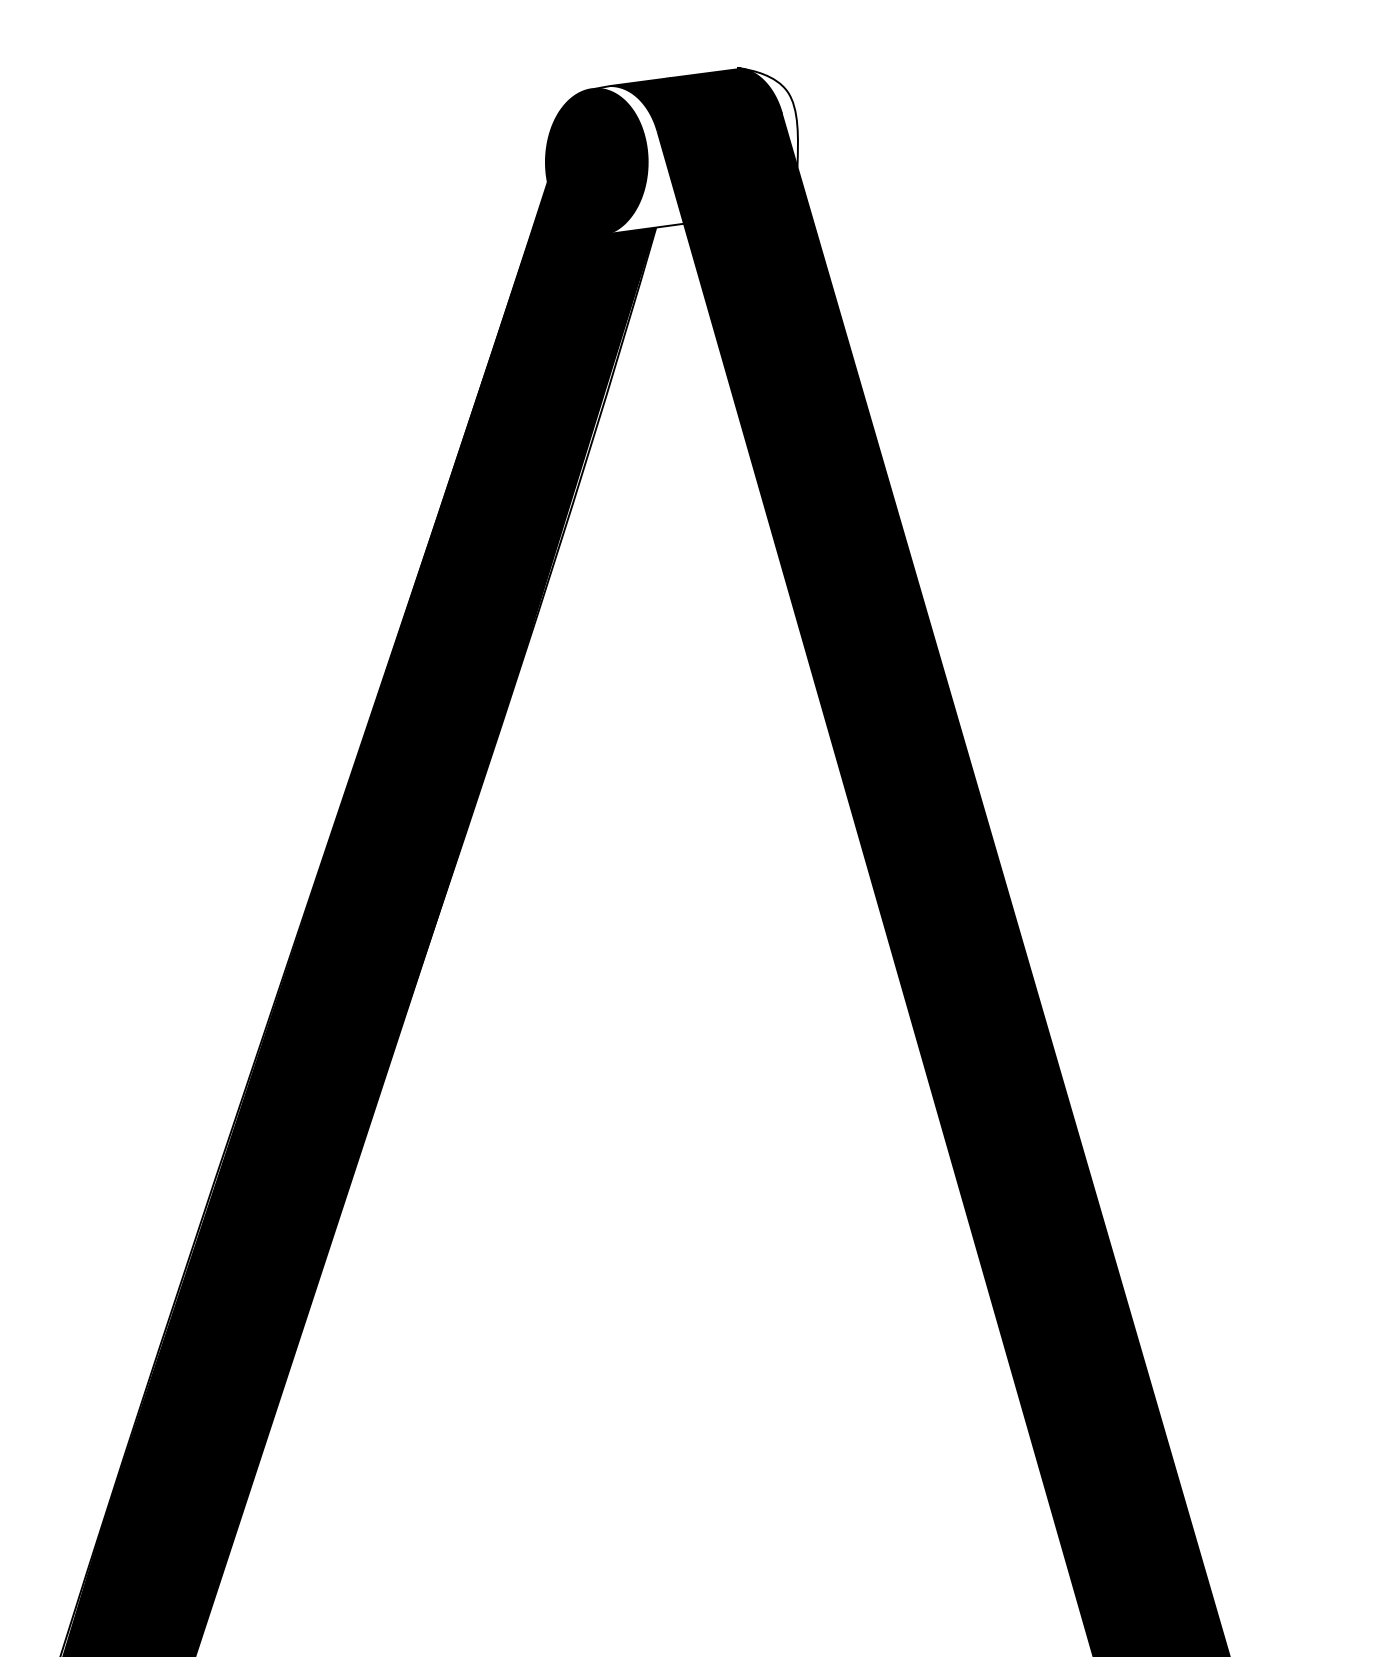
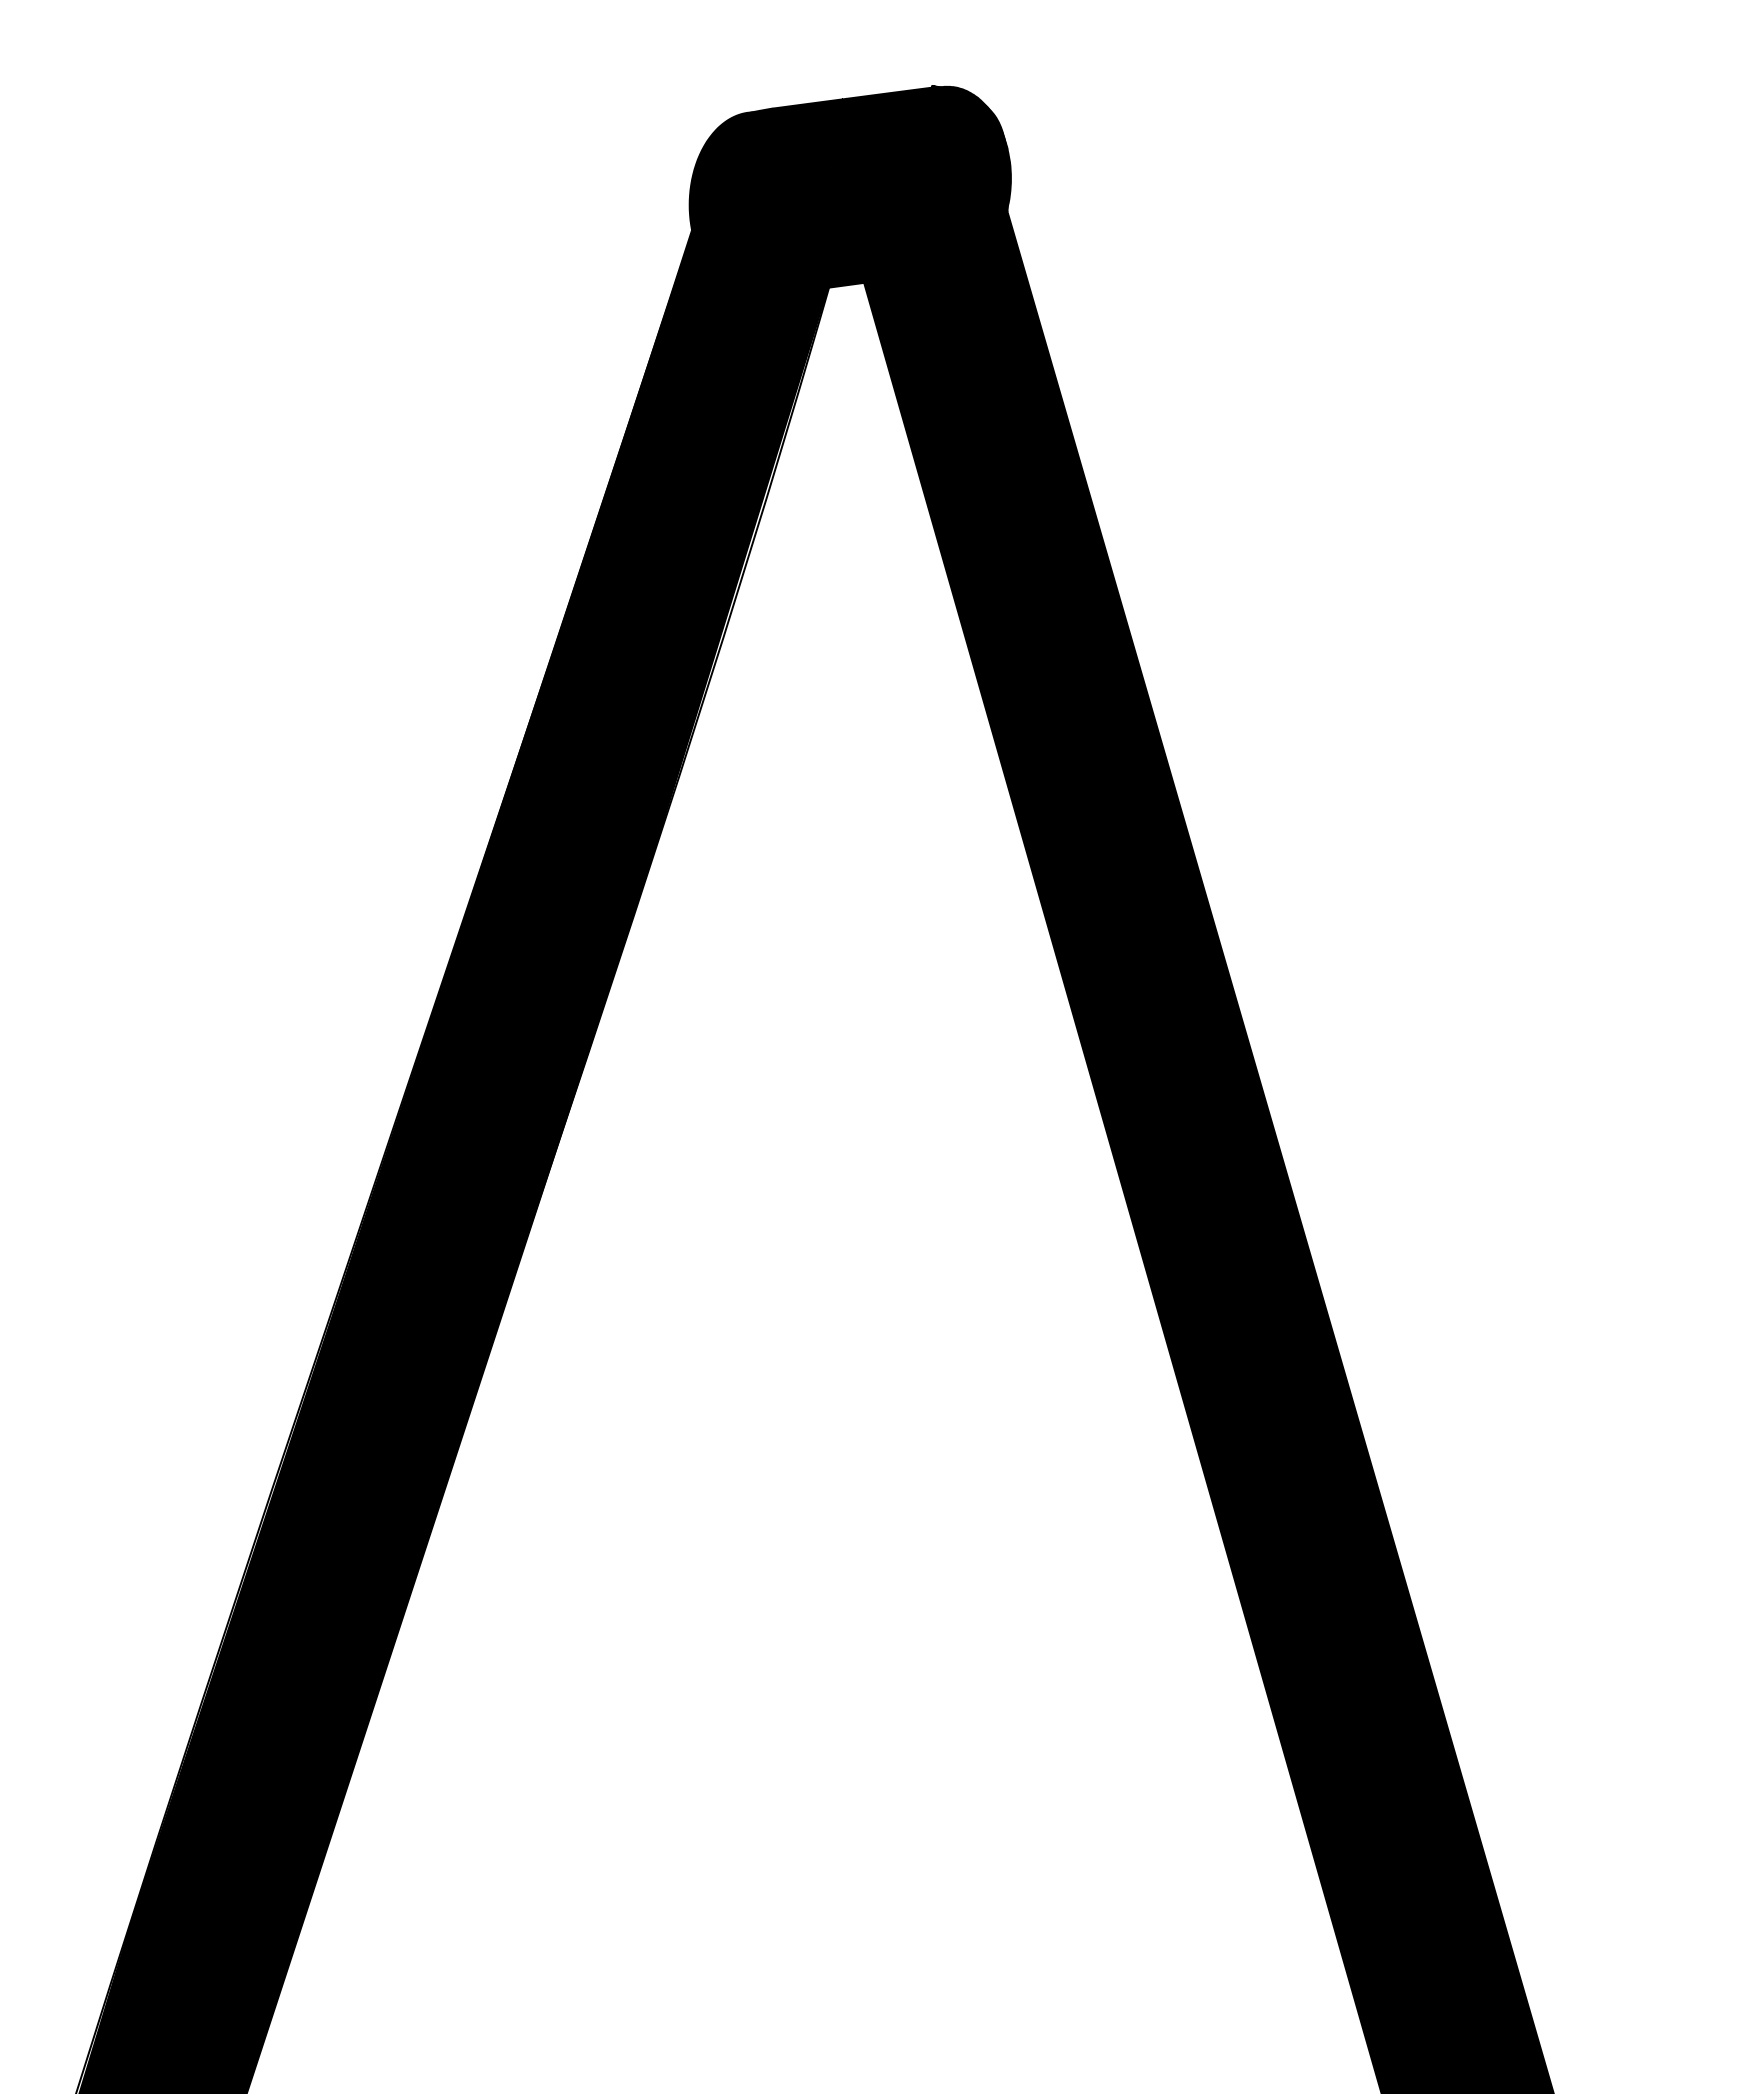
fill: (771, 117) -> (974, 148), added
fill: (639, 160) -> (807, 202), added

